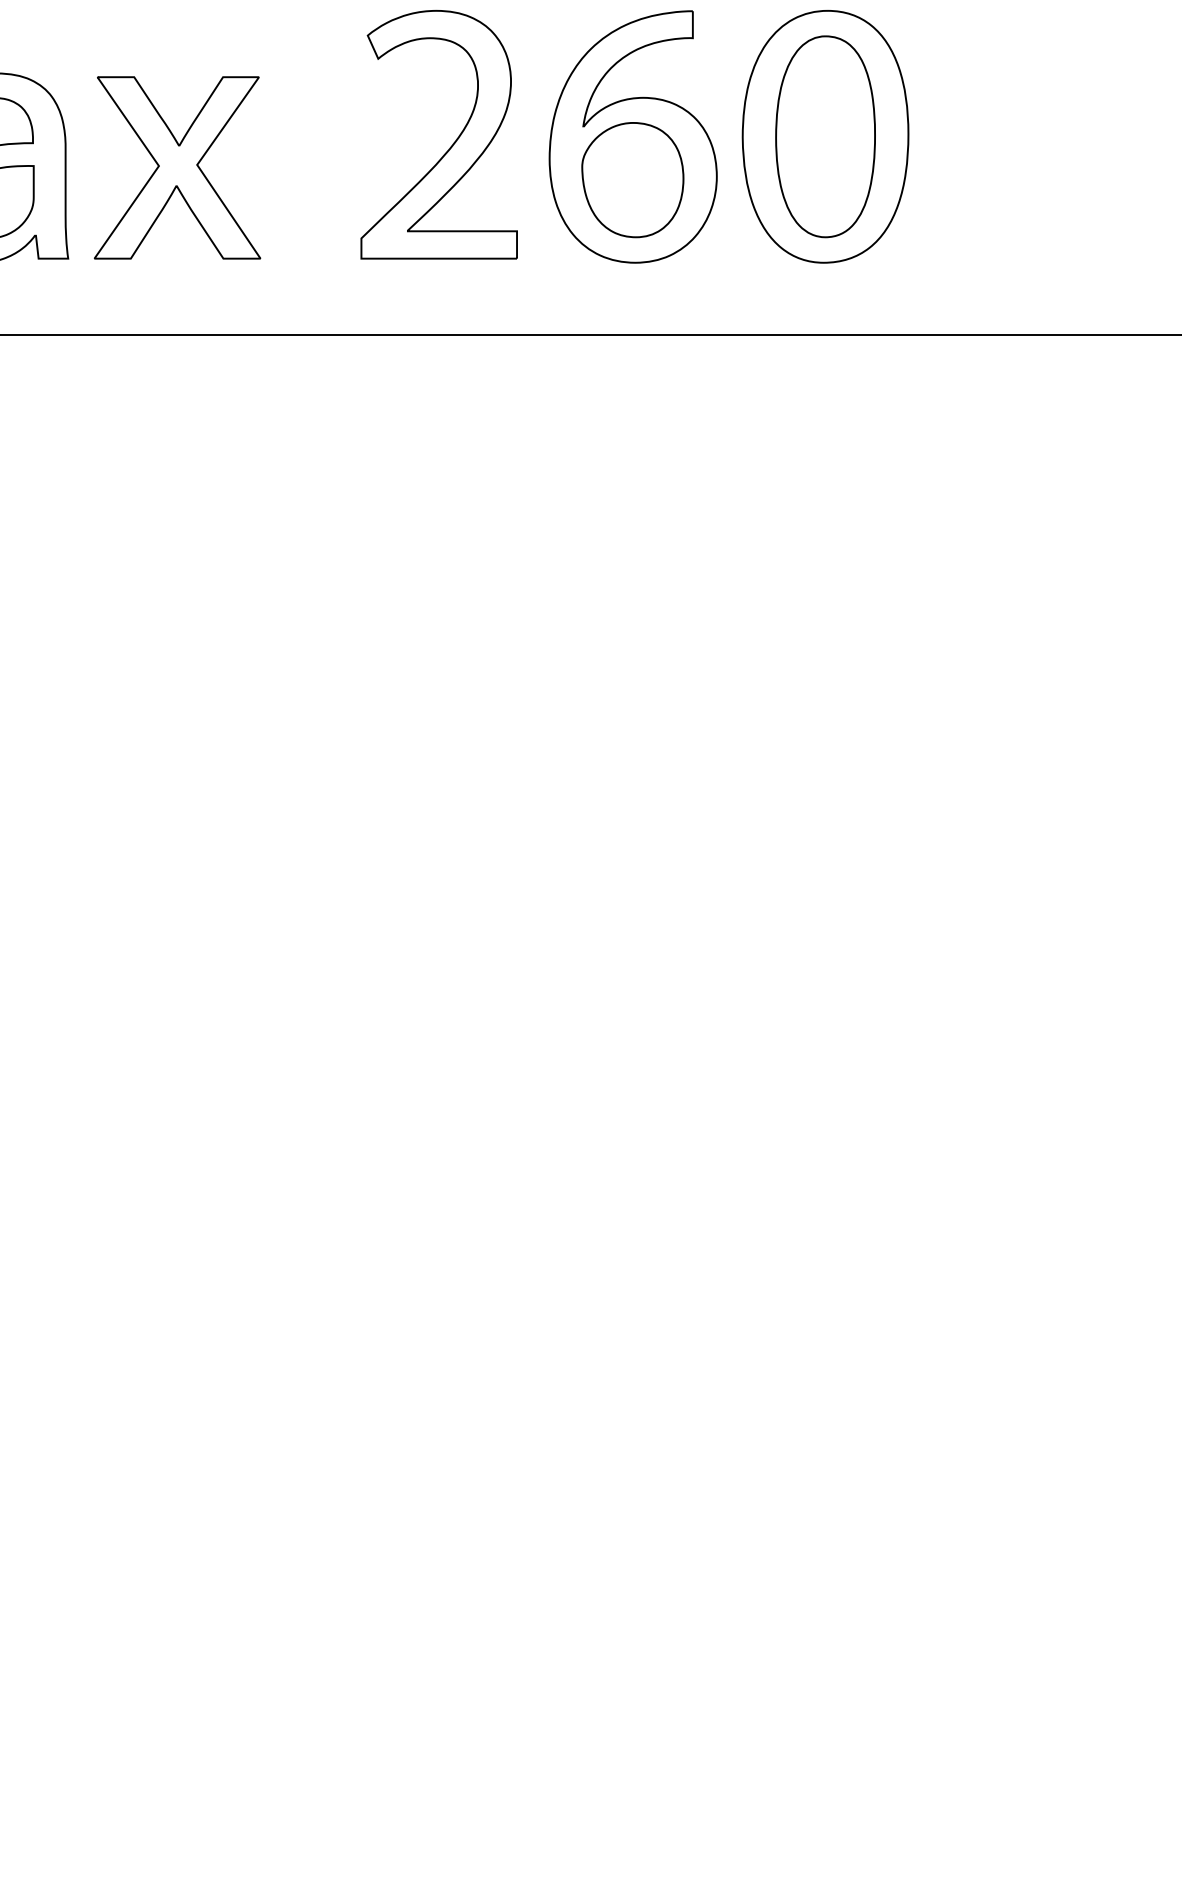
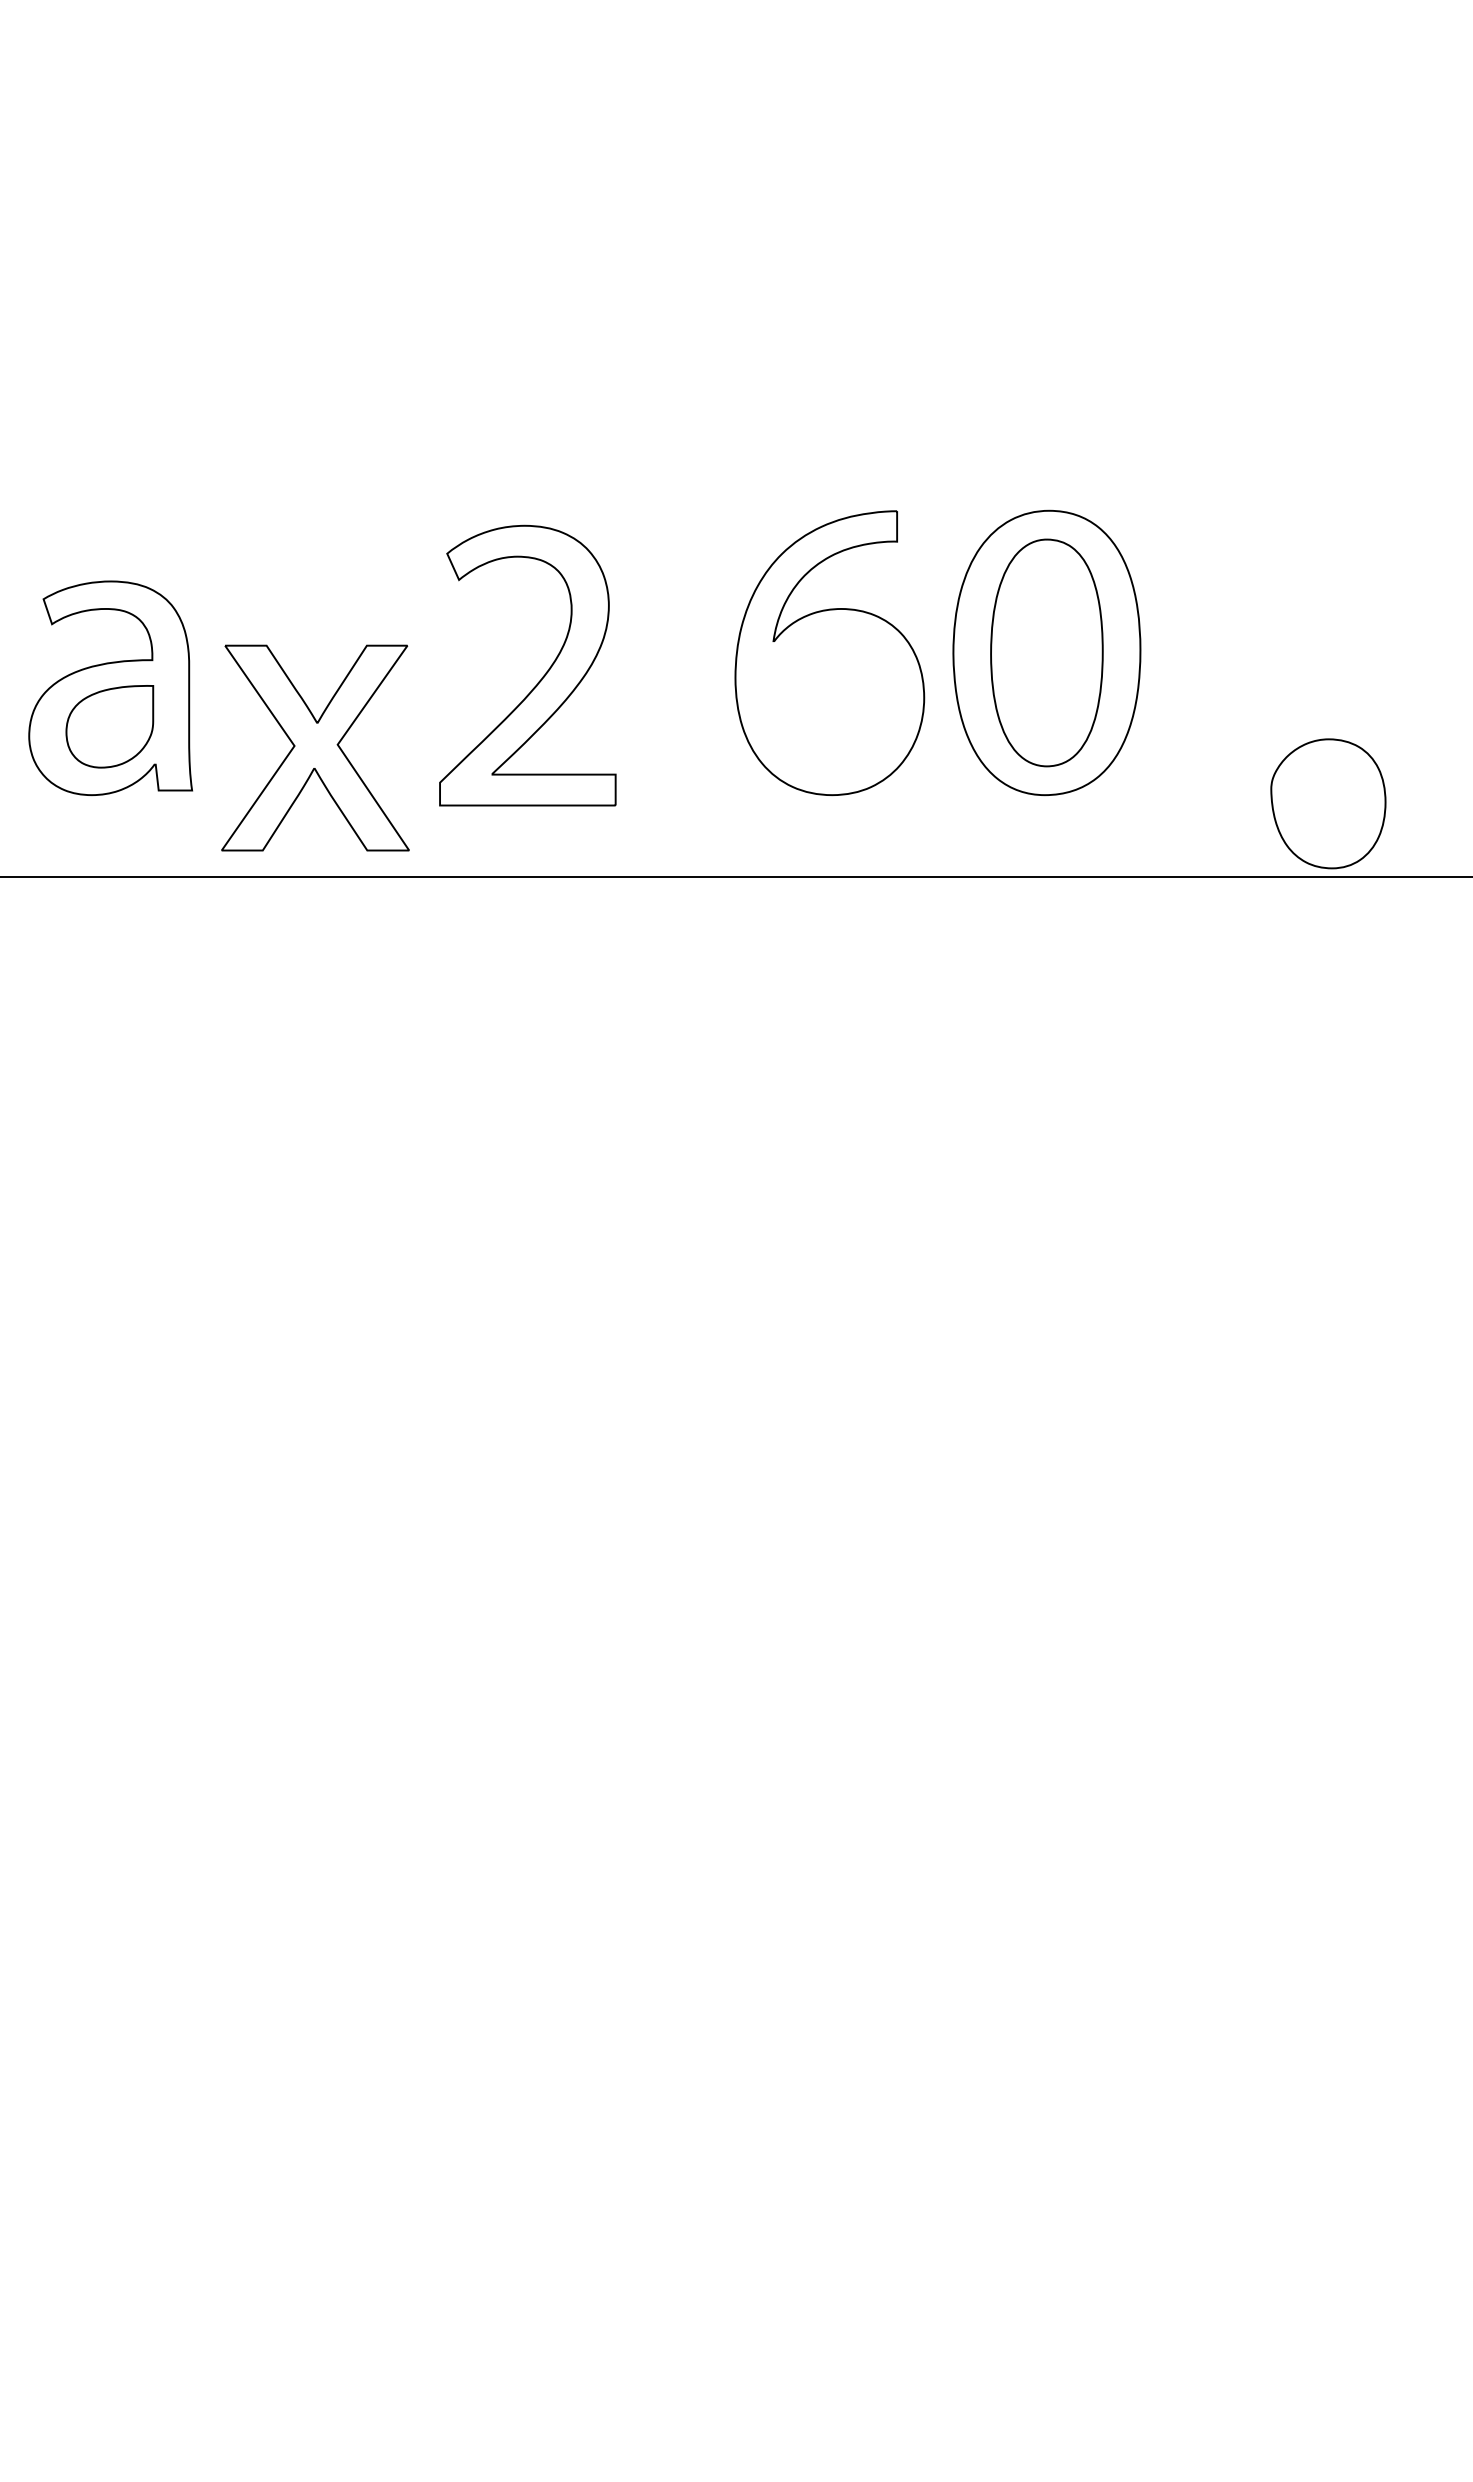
part: (452, 144) -> (542, 676), moved
part: (177, 167) -> (315, 747), moved
part: (632, 179) -> (1328, 803), moved

